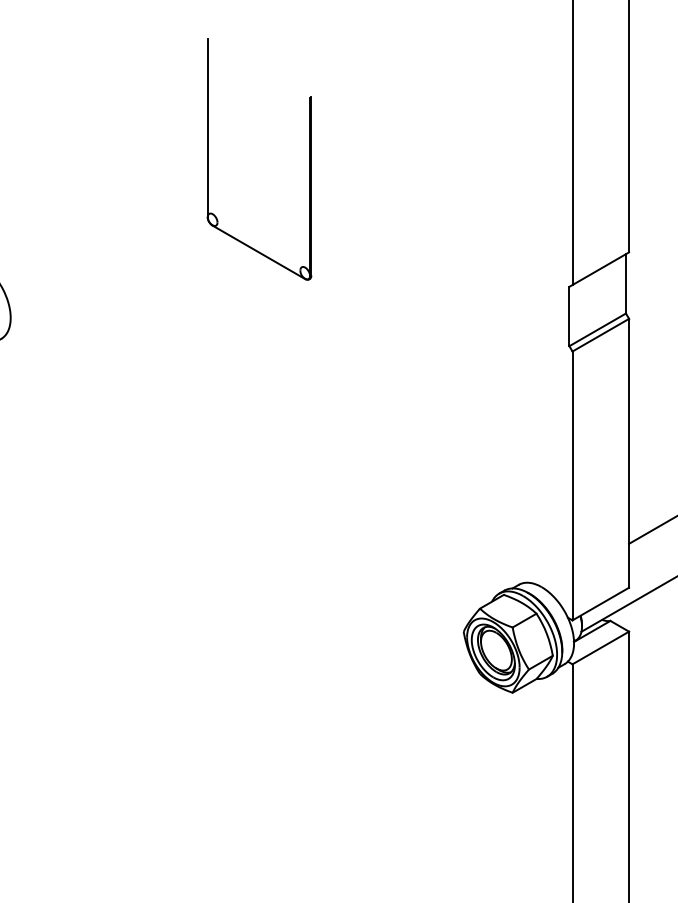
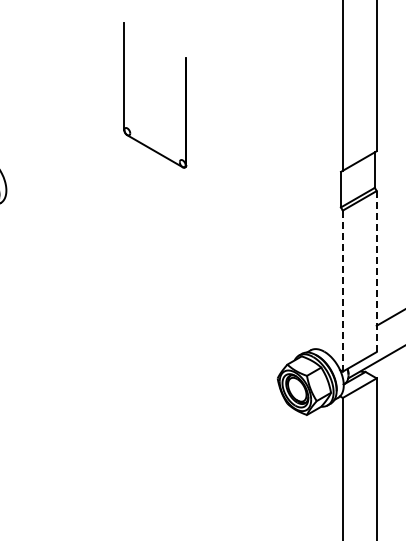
line: (628, 453) -> (376, 271), solid -> dashed
line: (571, 486) -> (342, 291), solid -> dashed

